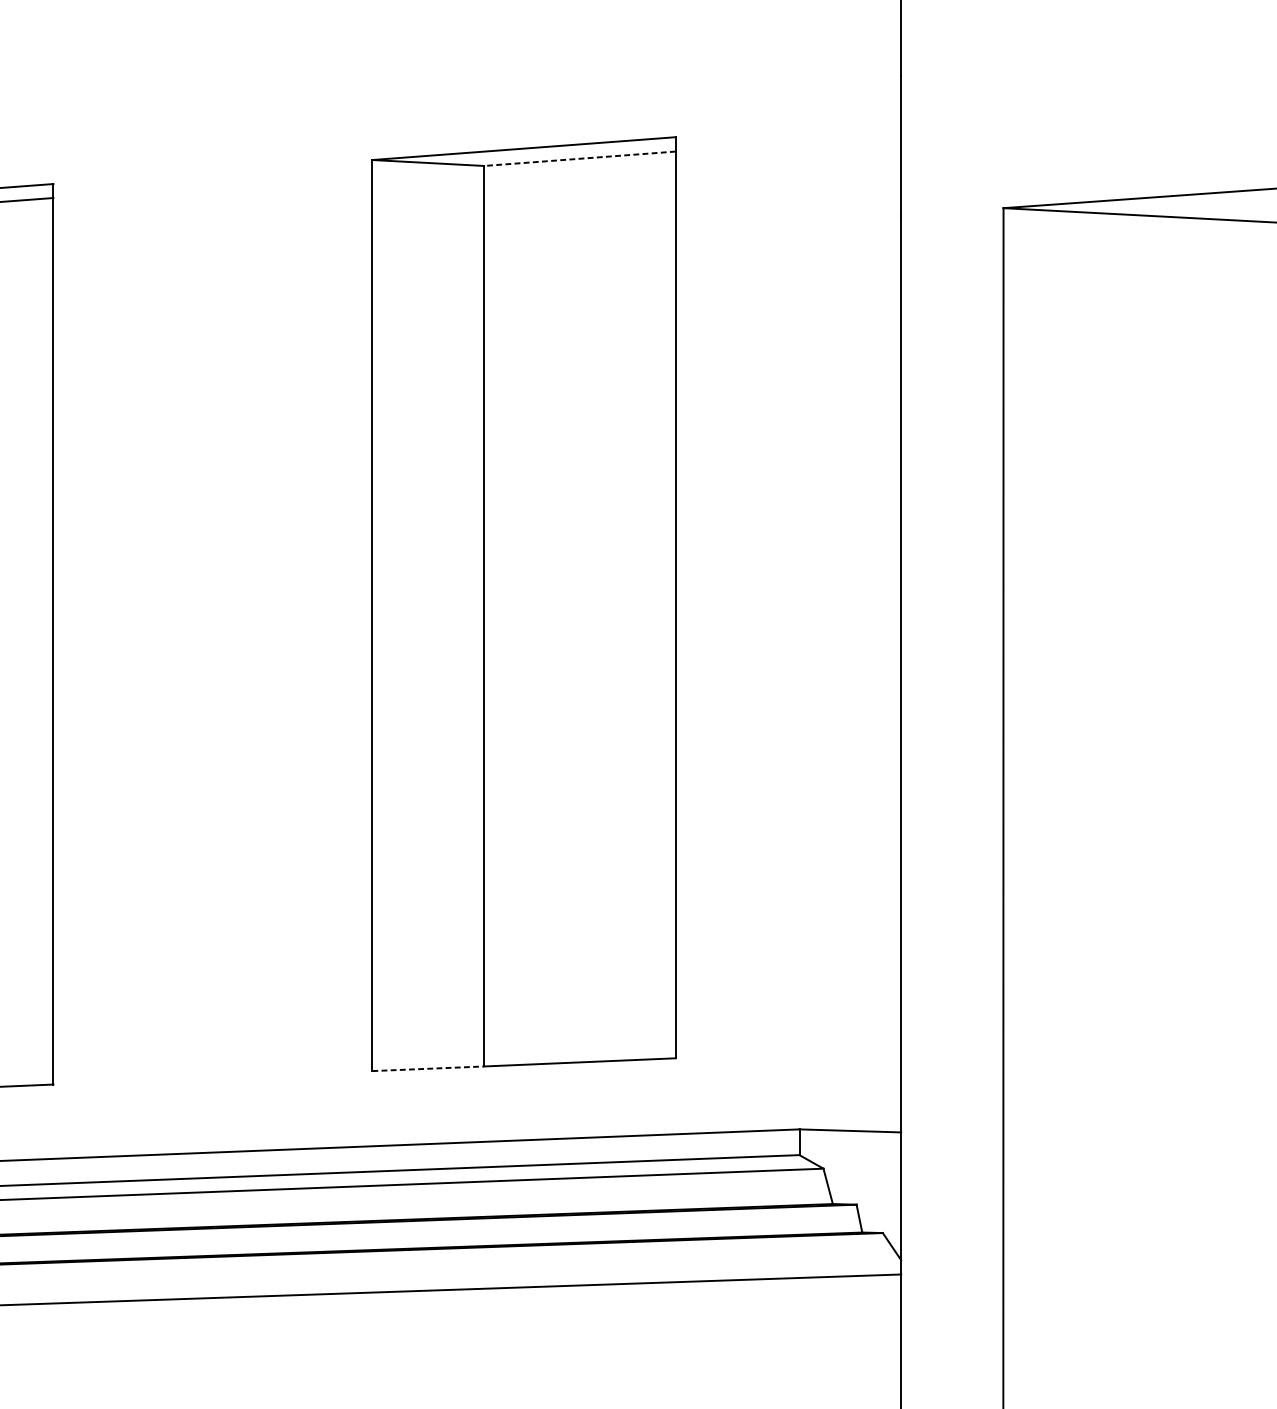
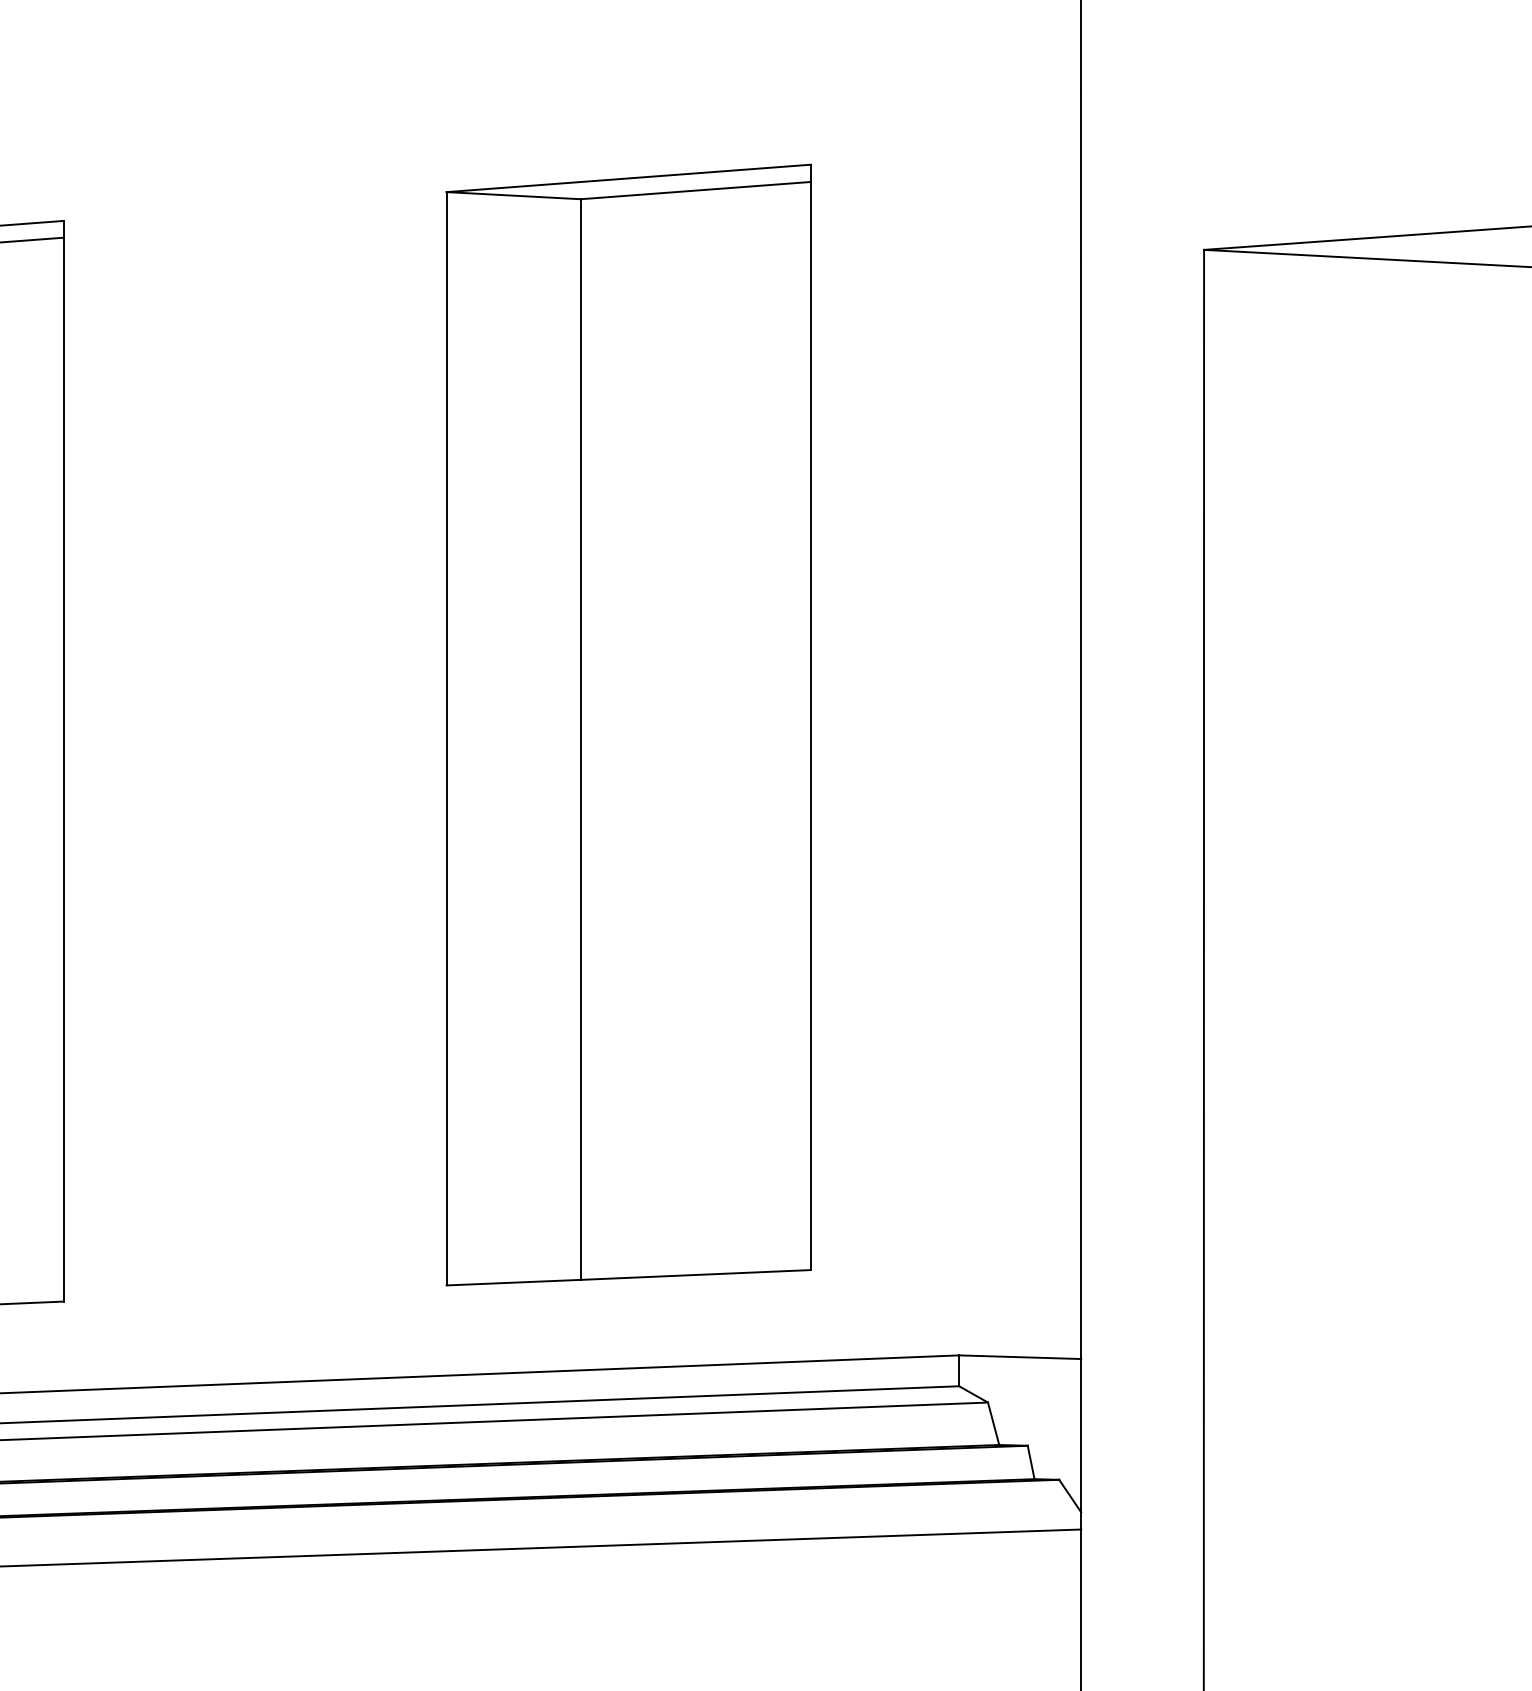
line: (579, 158) -> (695, 190), dashed -> solid
line: (428, 1068) -> (514, 1282), dashed -> solid

